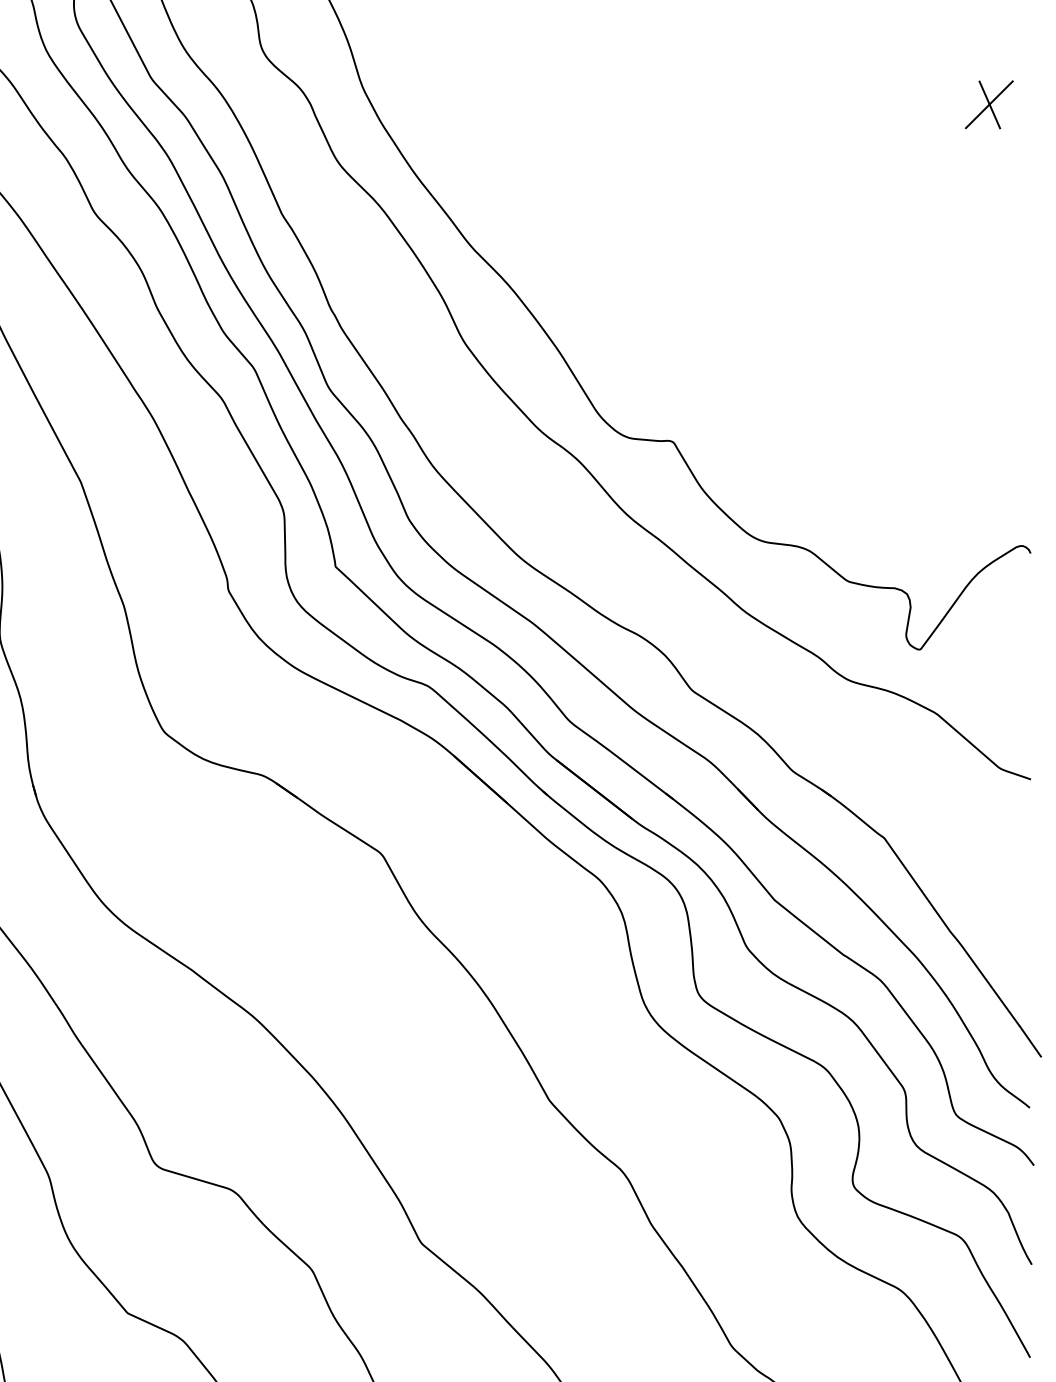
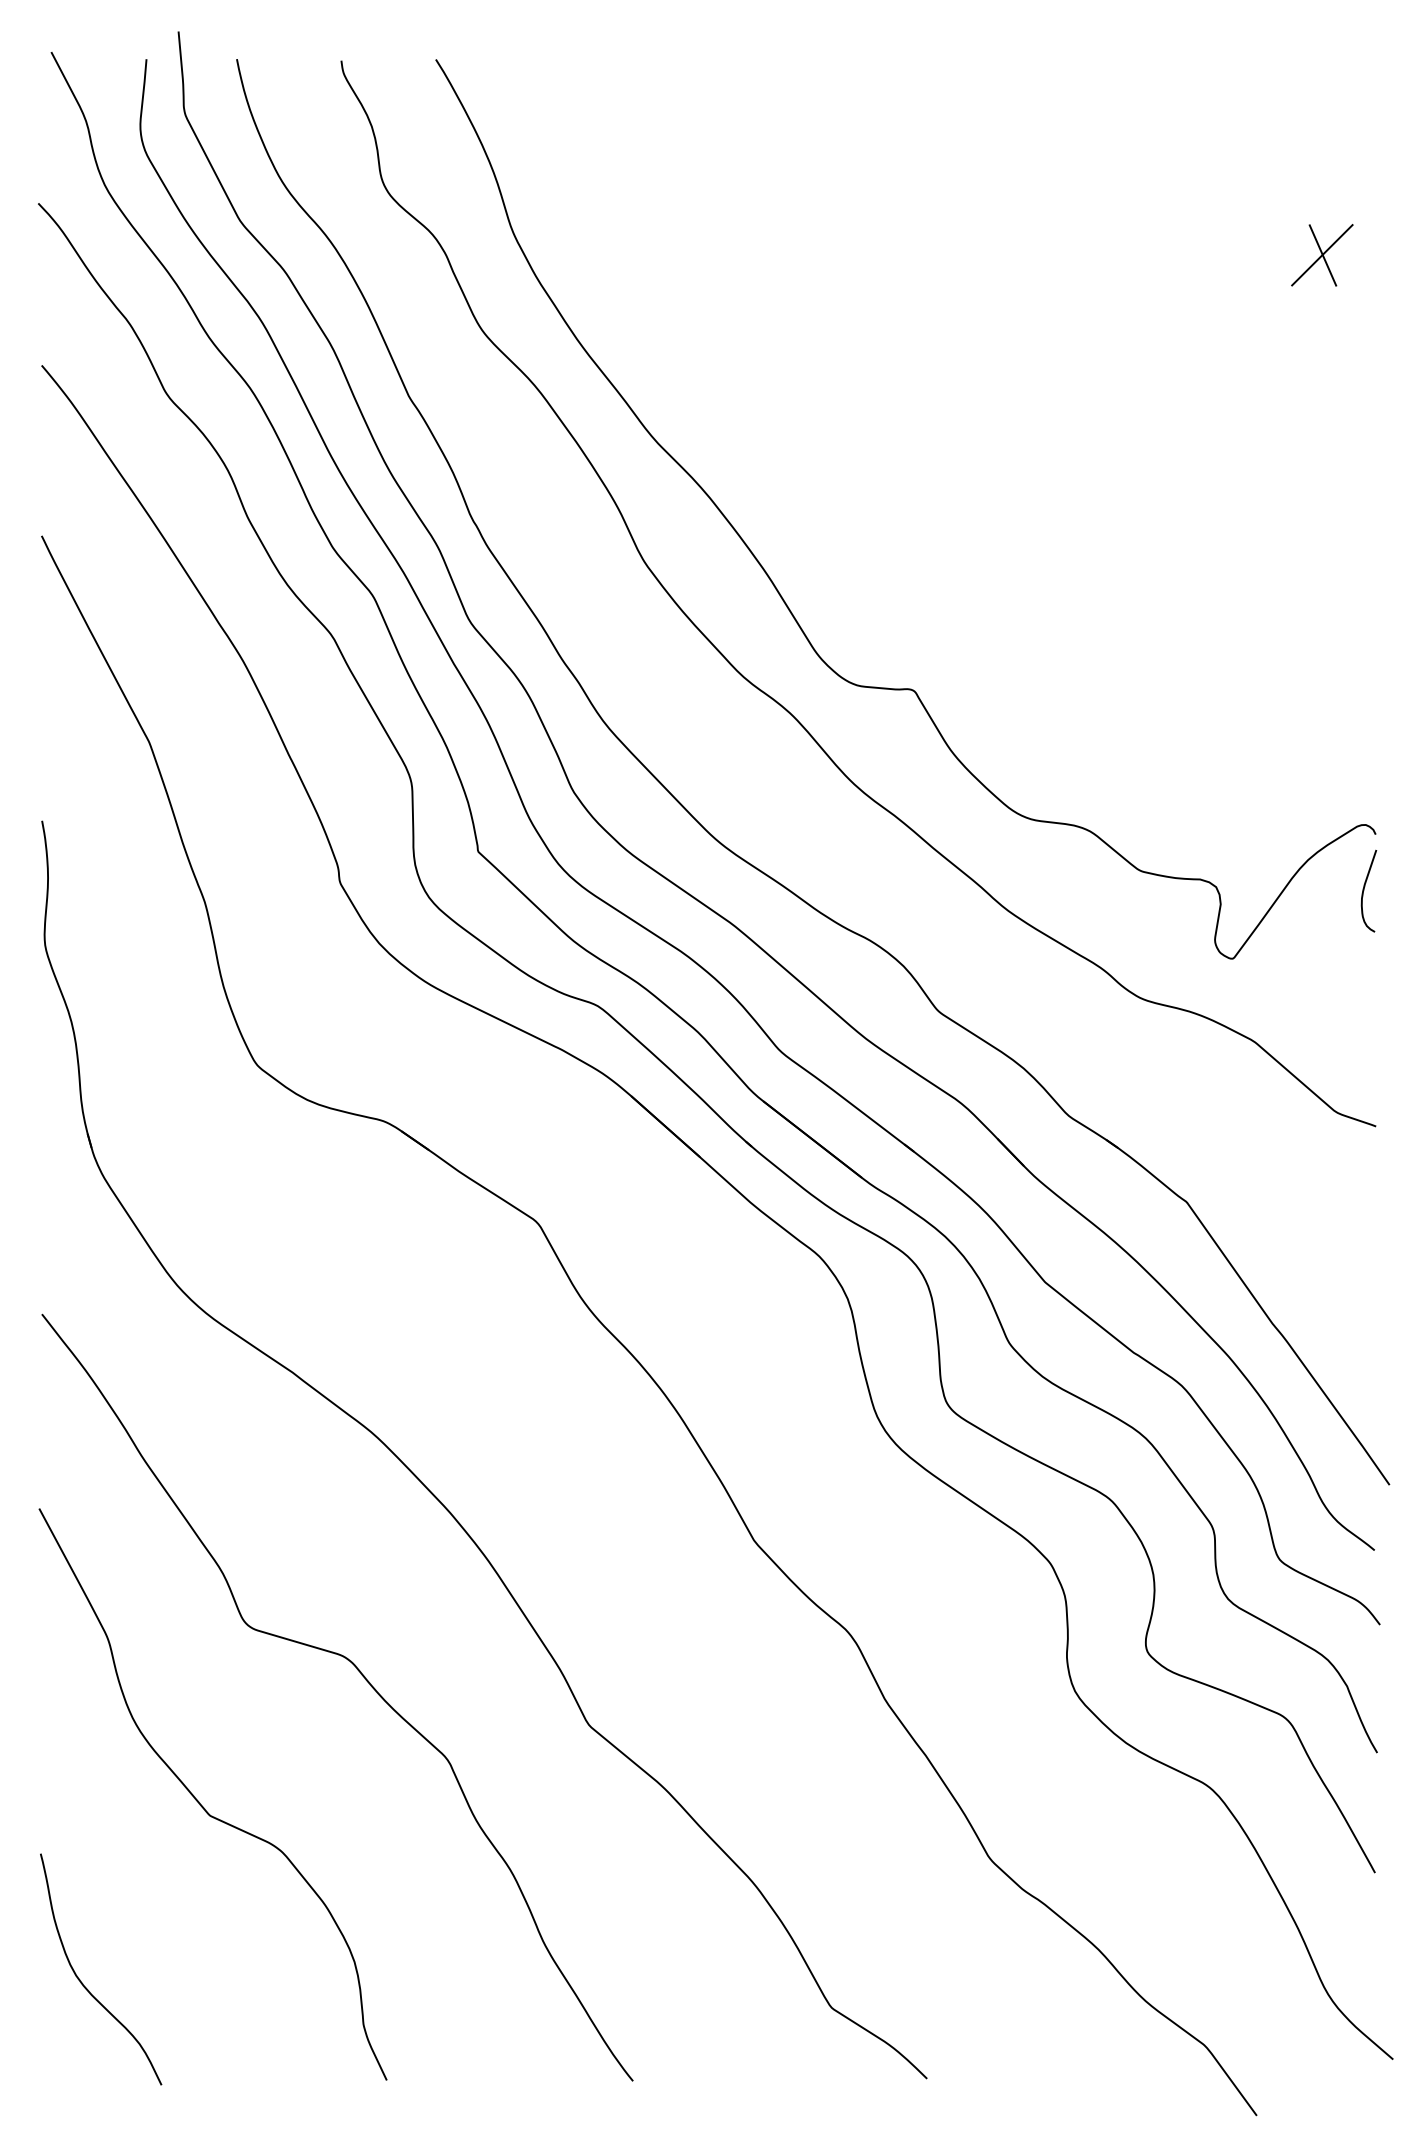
curve: (1021, 596) -> (1364, 890), added

